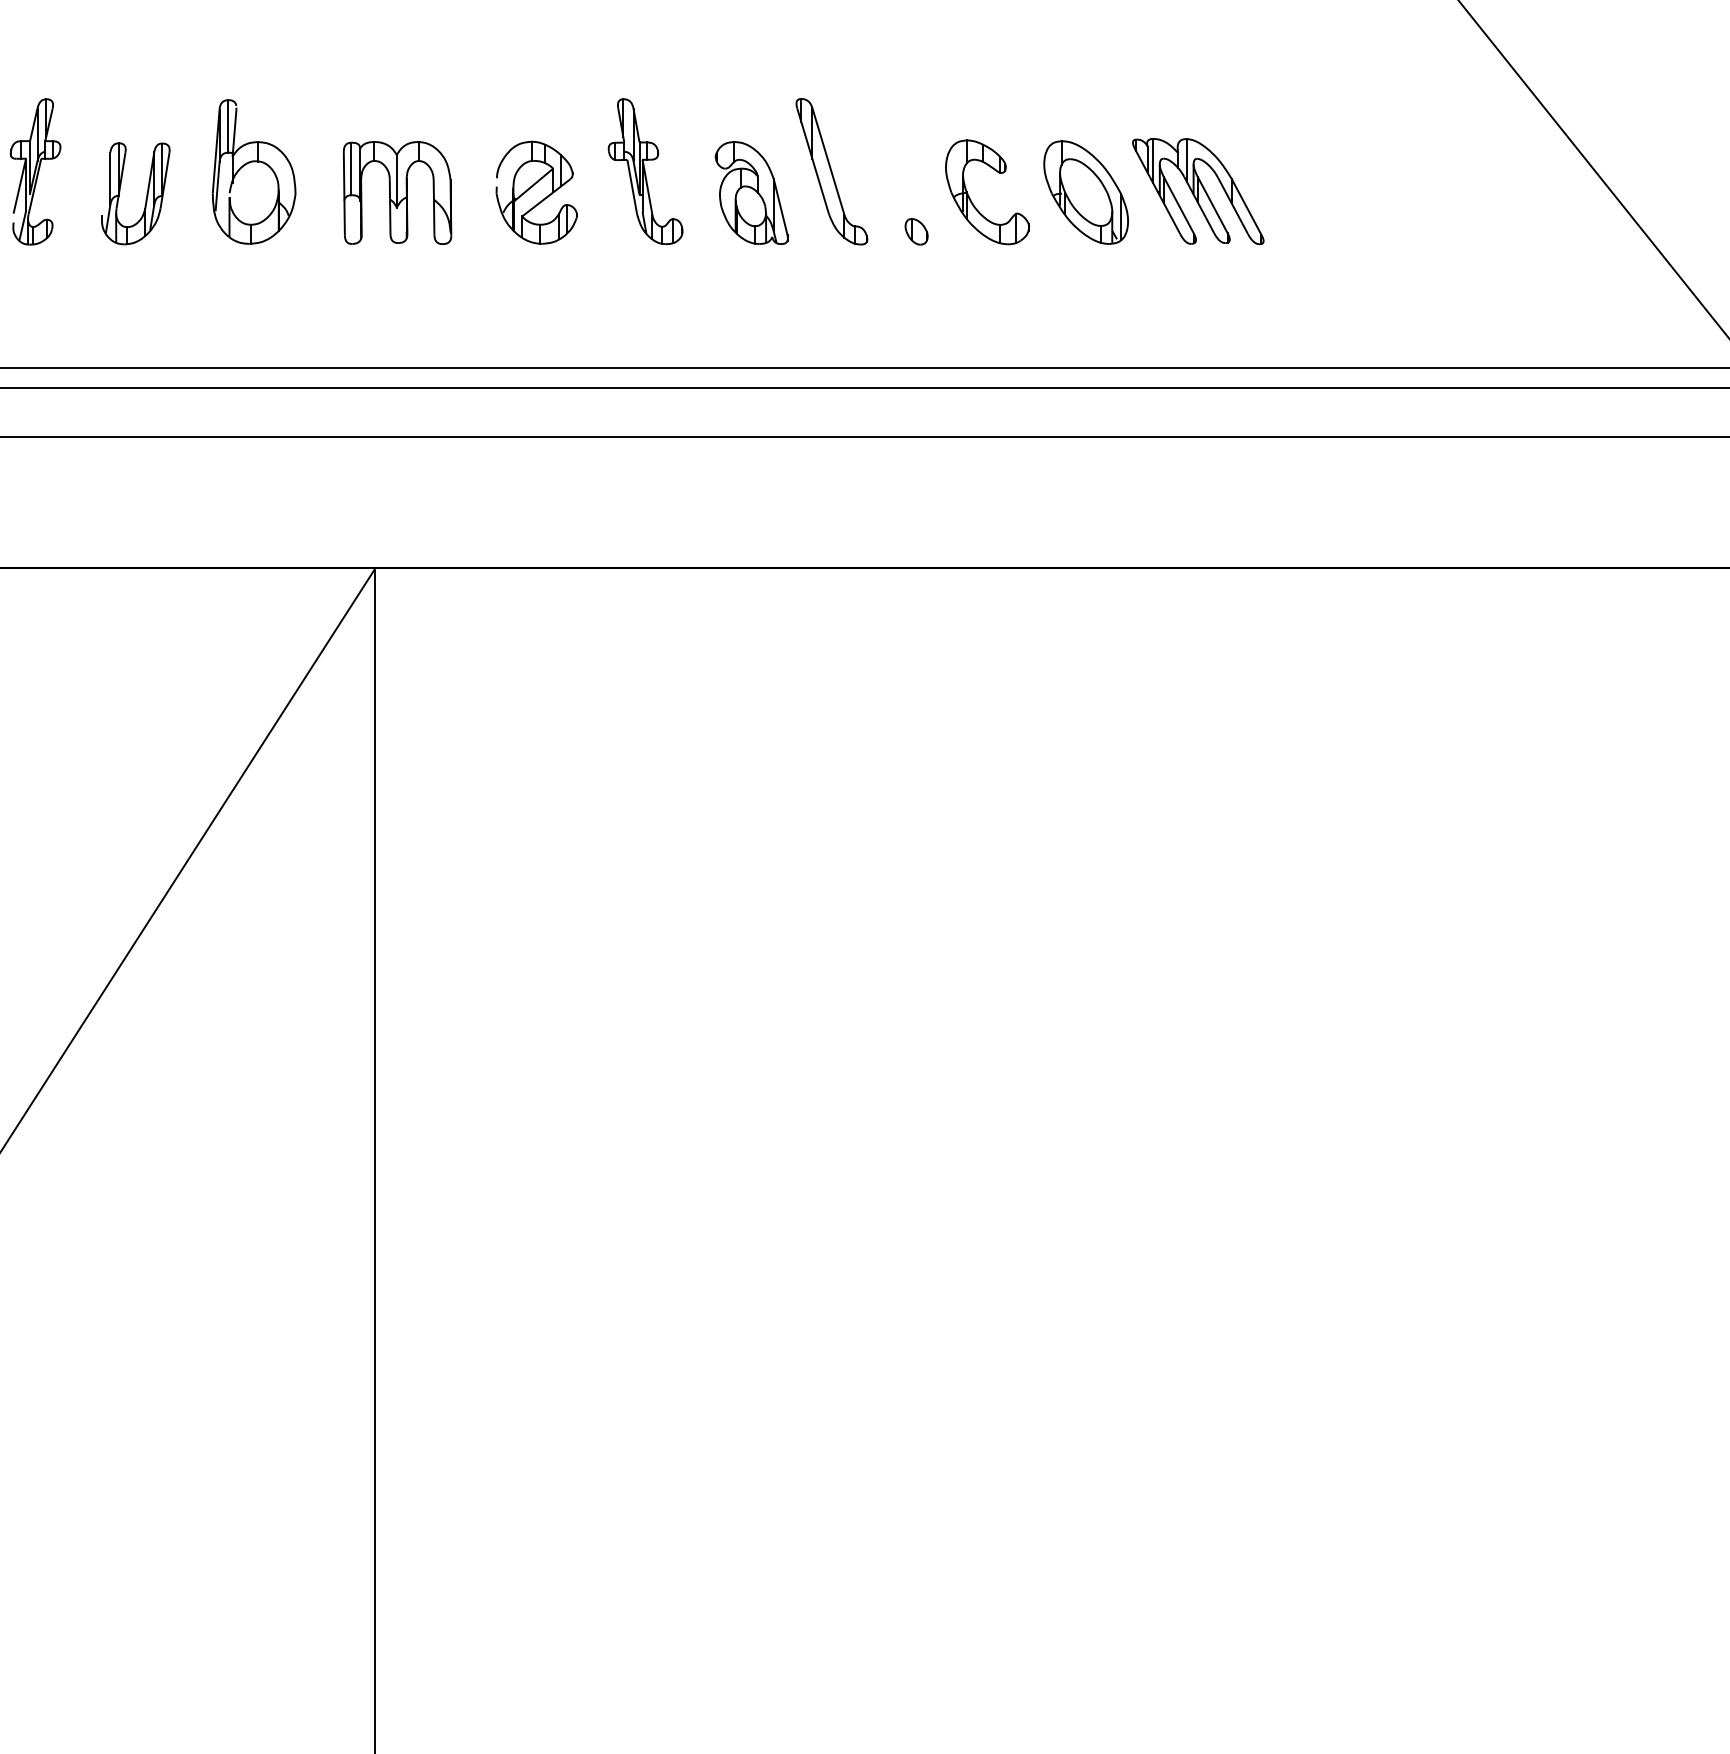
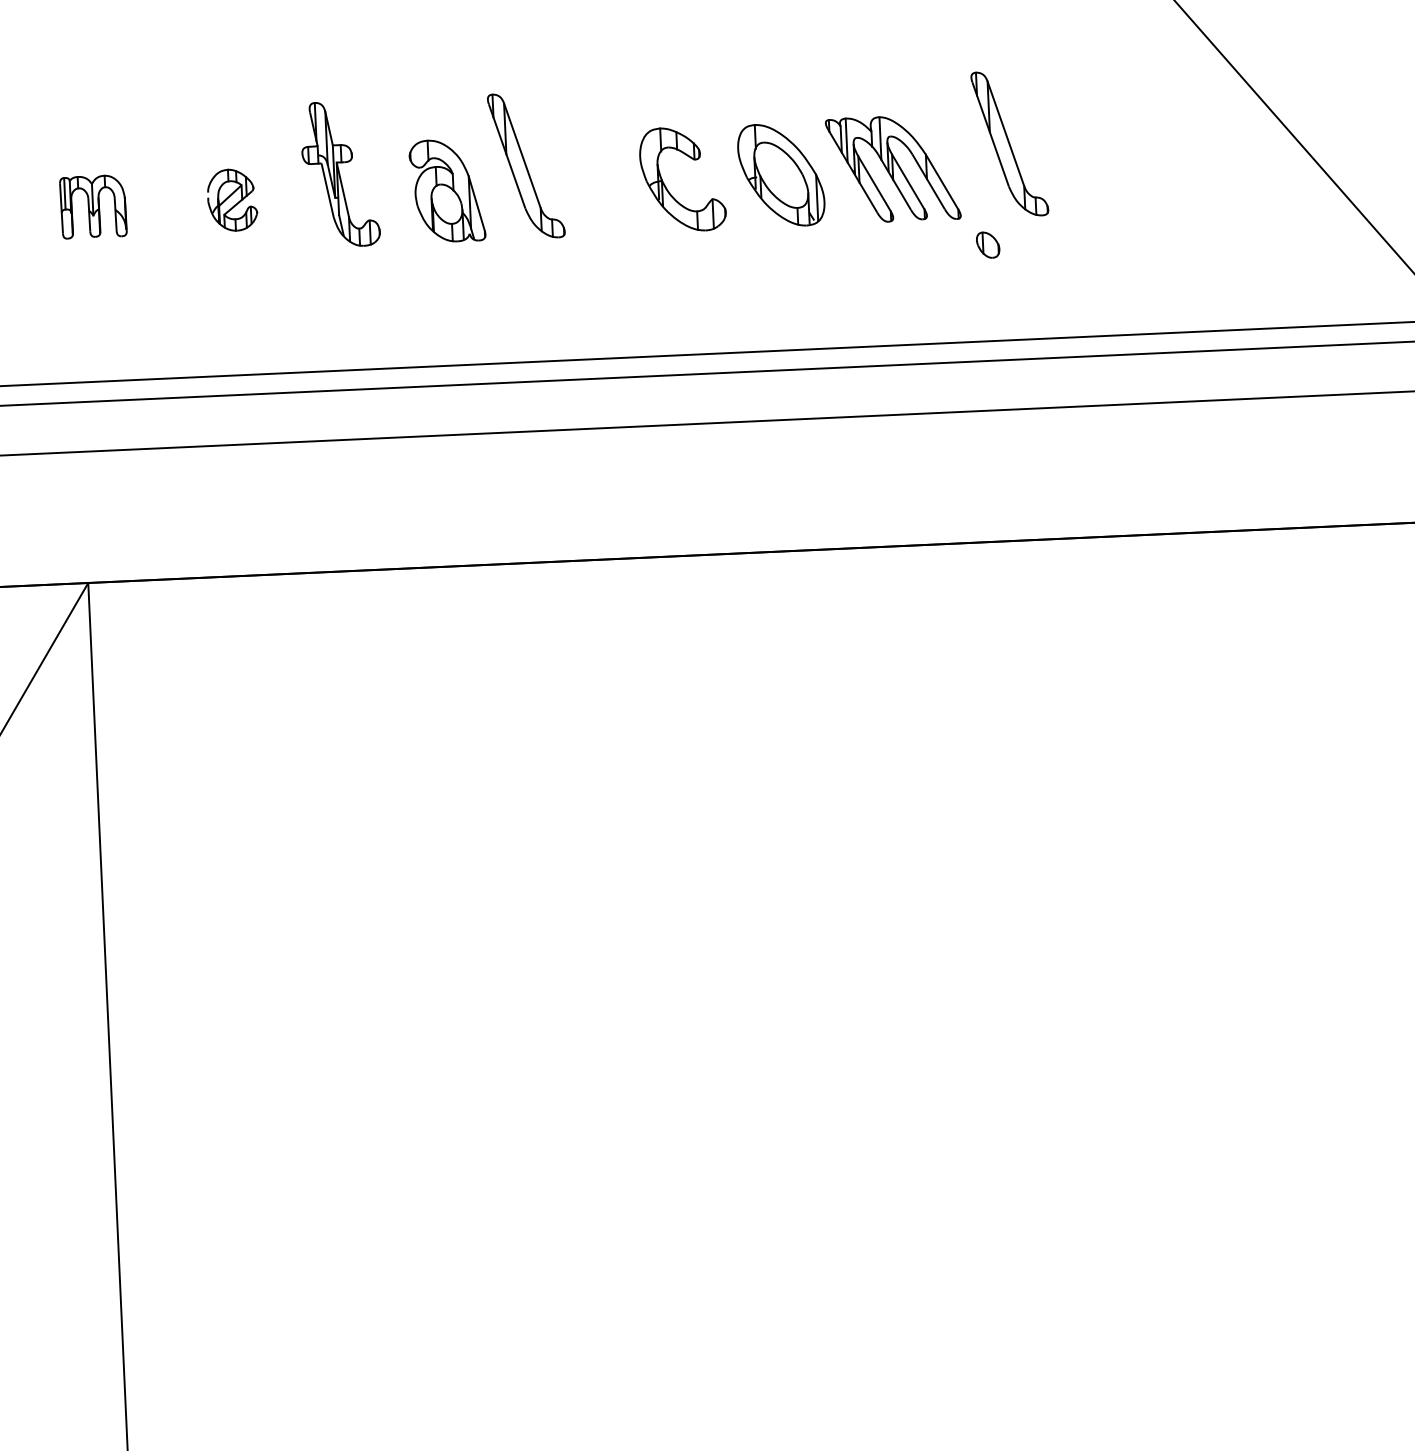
part: (1315, 171) -> (1009, 143), added
part: (397, 192) -> (93, 206), size x0.6
part: (536, 192) -> (232, 200), size x0.6
part: (916, 231) -> (988, 244), moved

